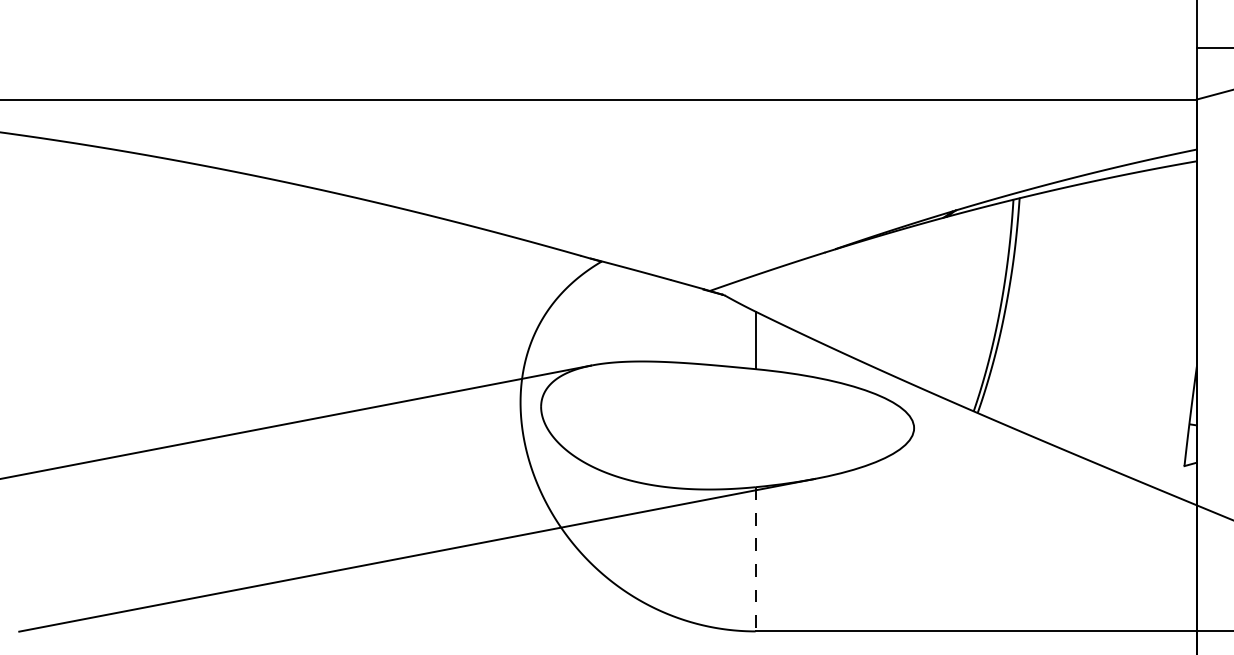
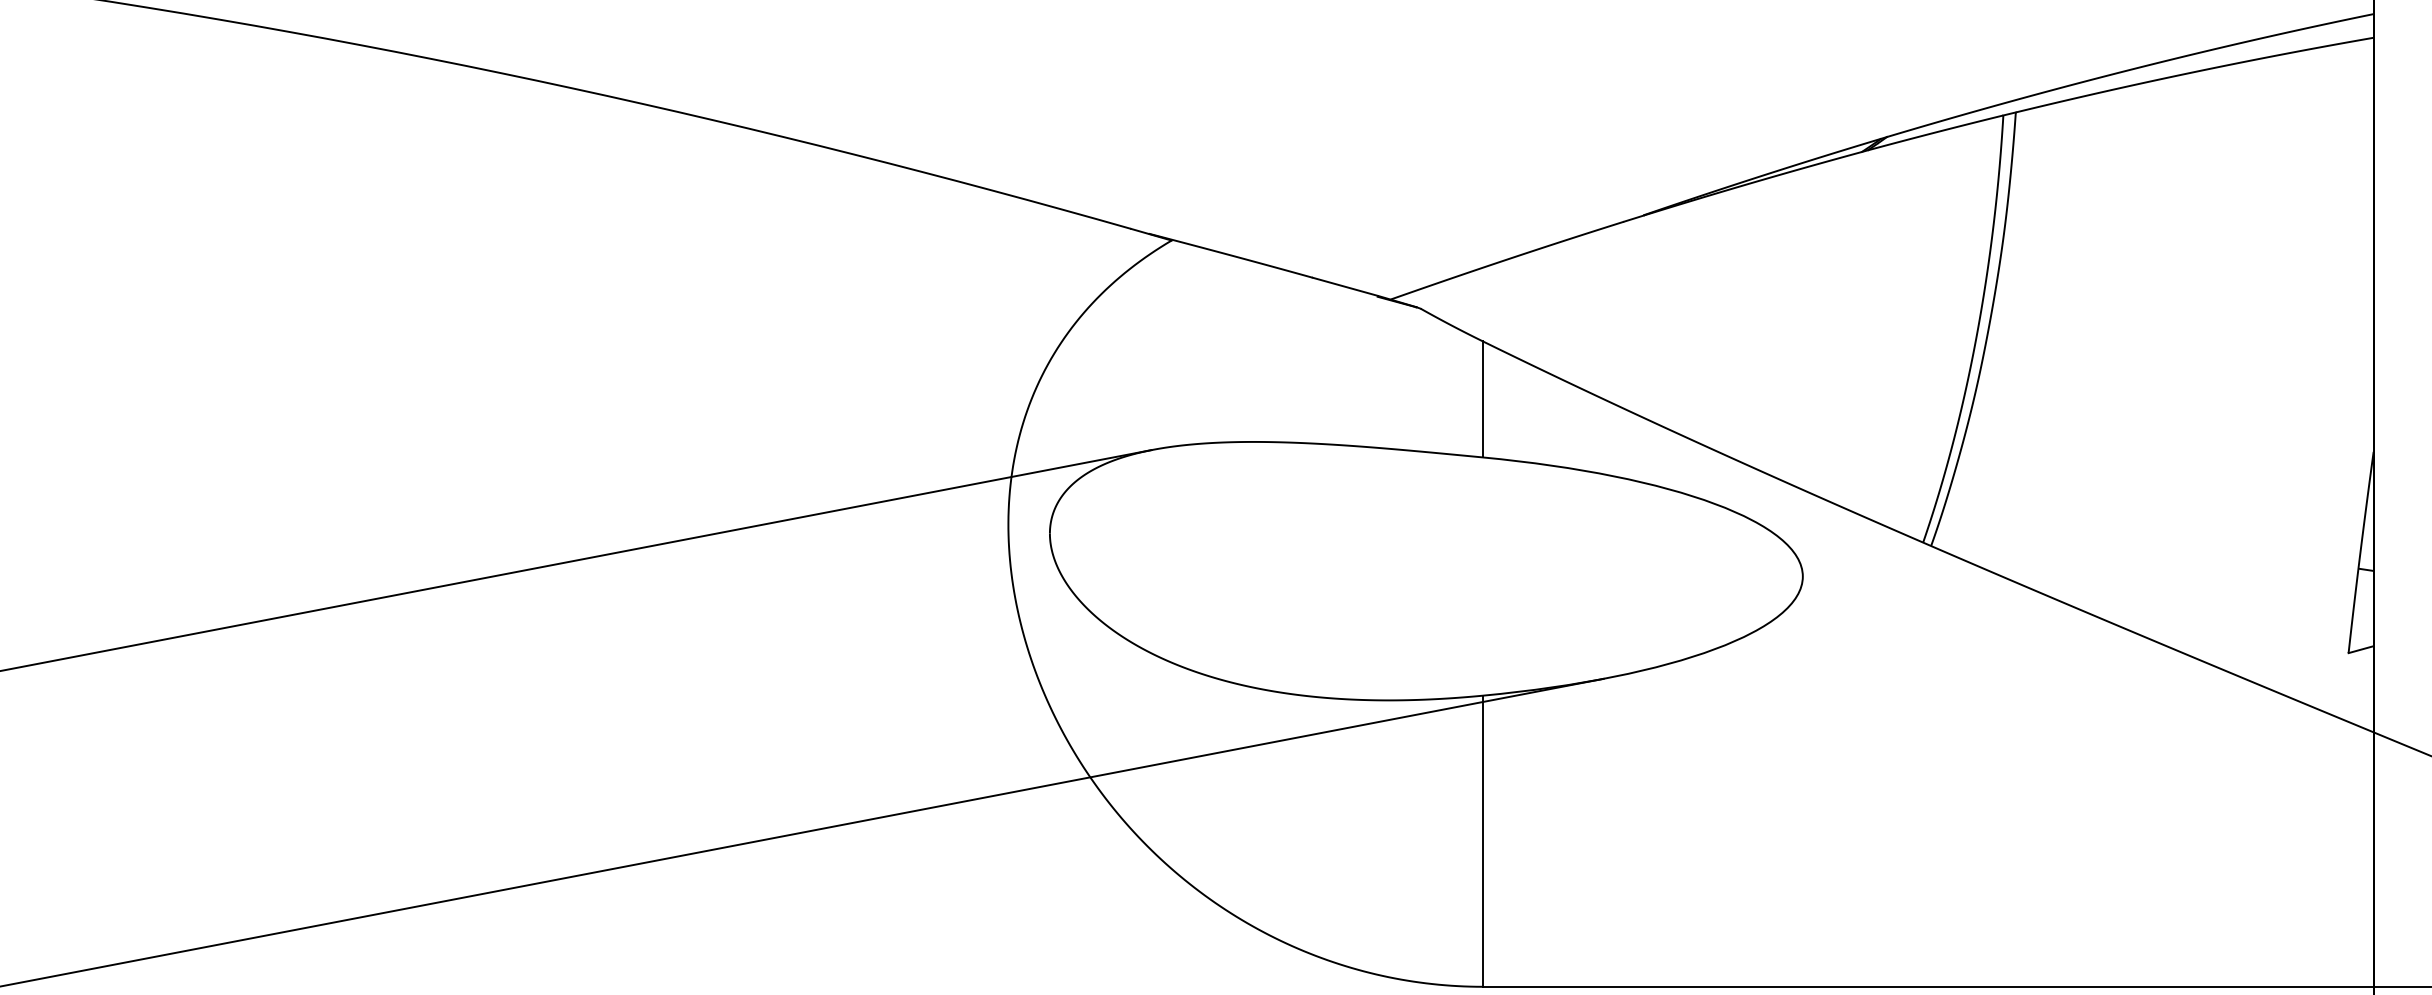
line: (755, 559) -> (1482, 841), dashed -> solid

